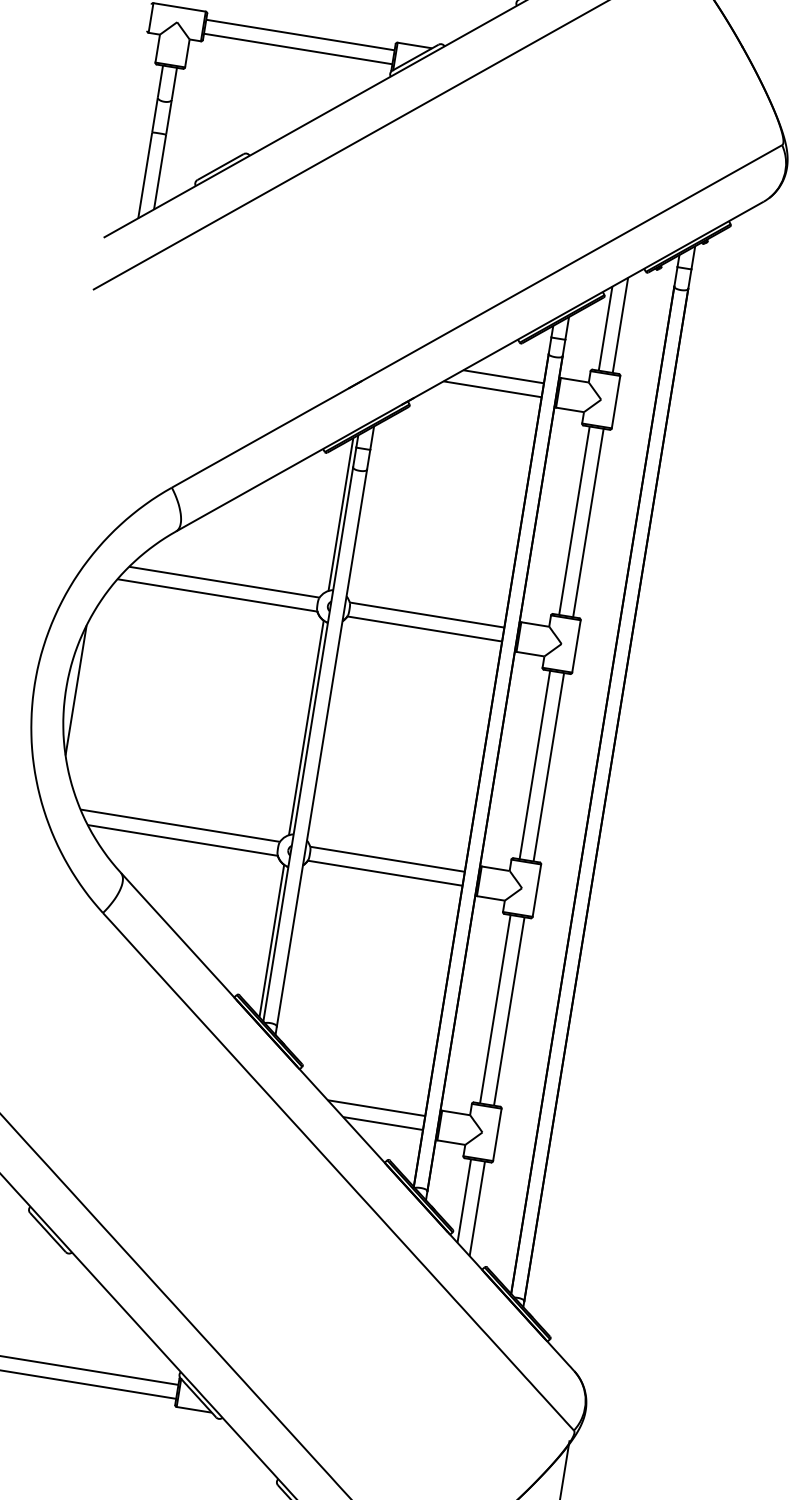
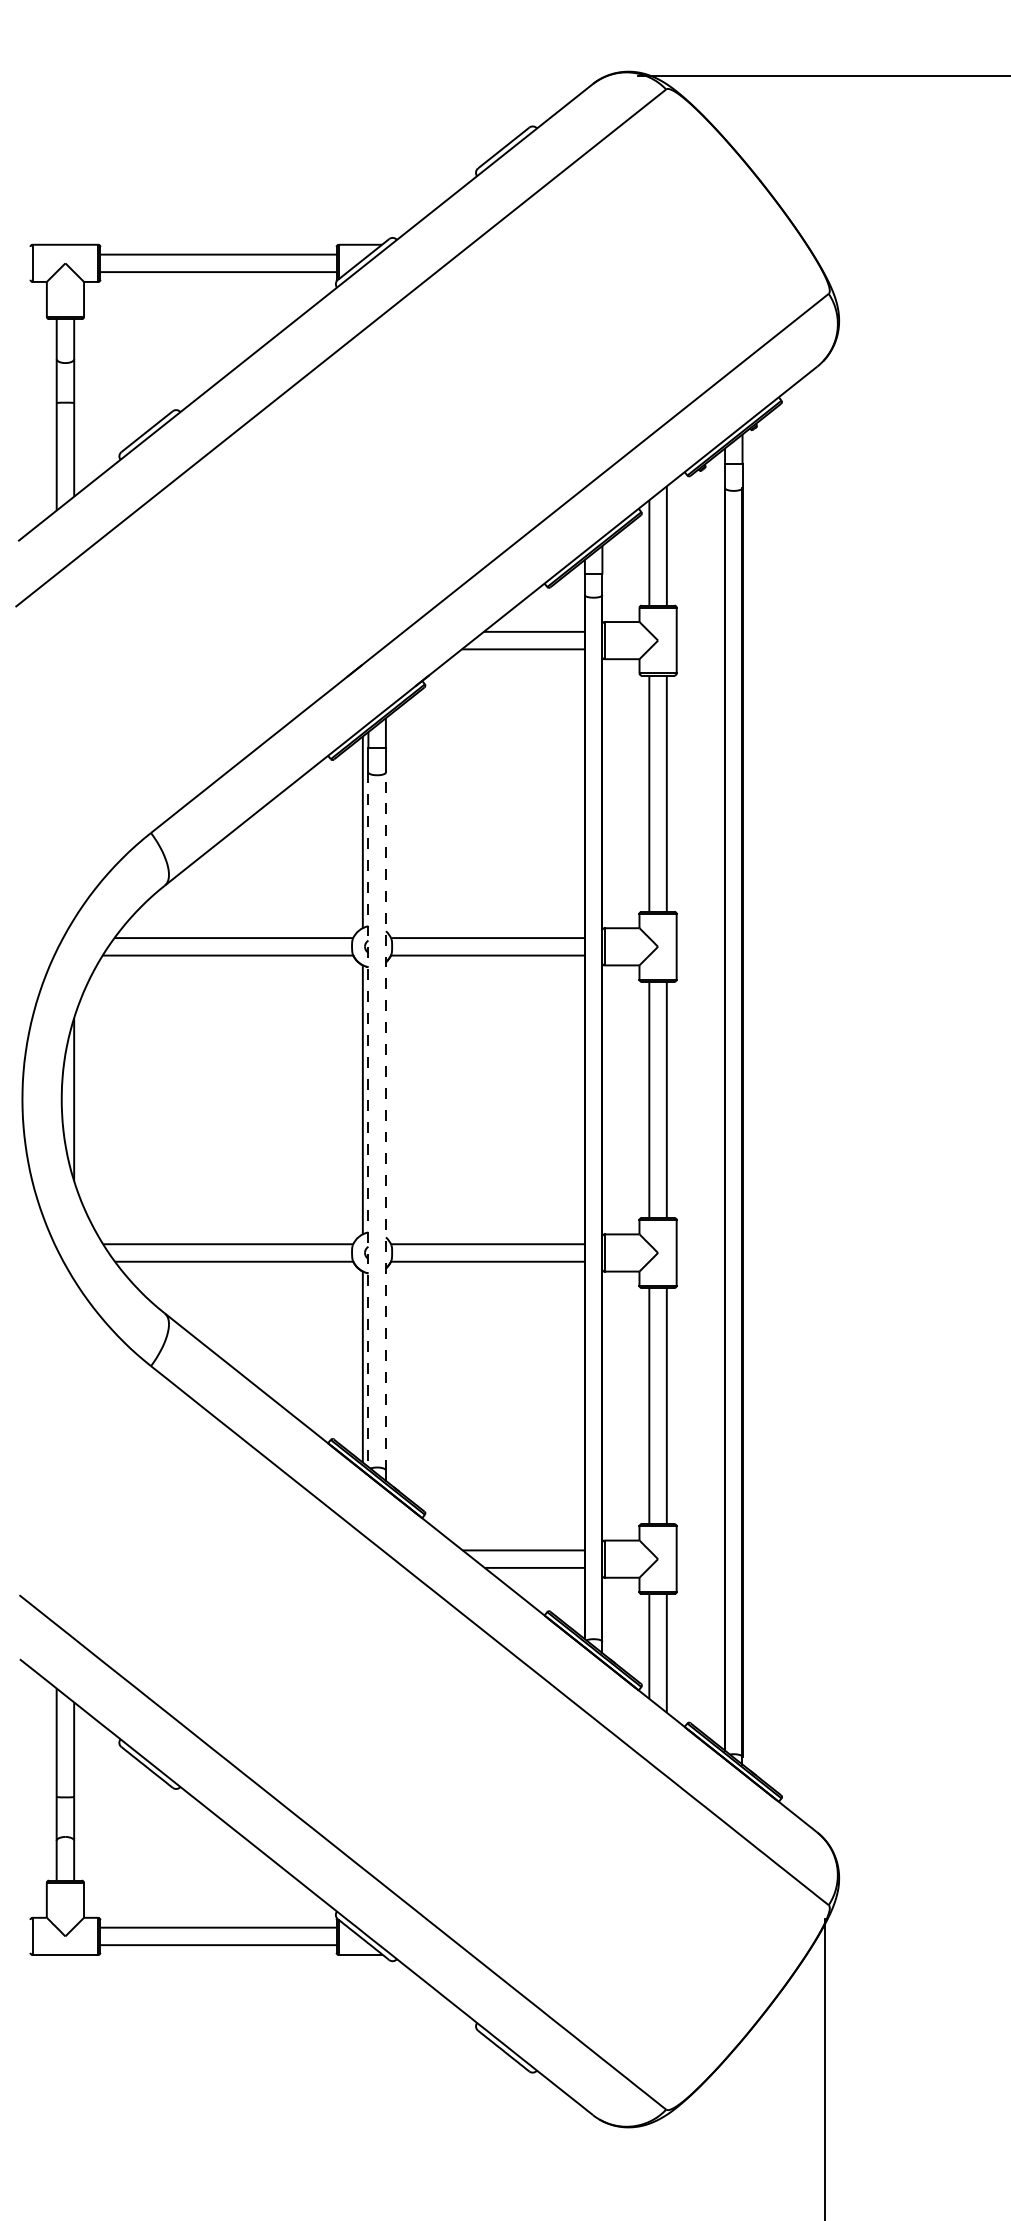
line: (308, 745) -> (368, 1120), solid -> dashed
line: (321, 747) -> (385, 1120), solid -> dashed

